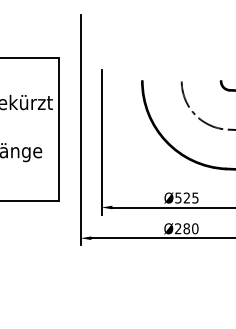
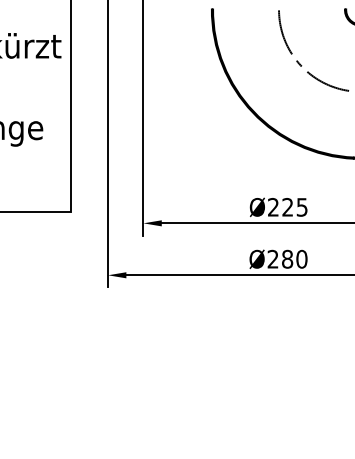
text: (178, 197) -> (273, 206), Ø525 -> Ø225

